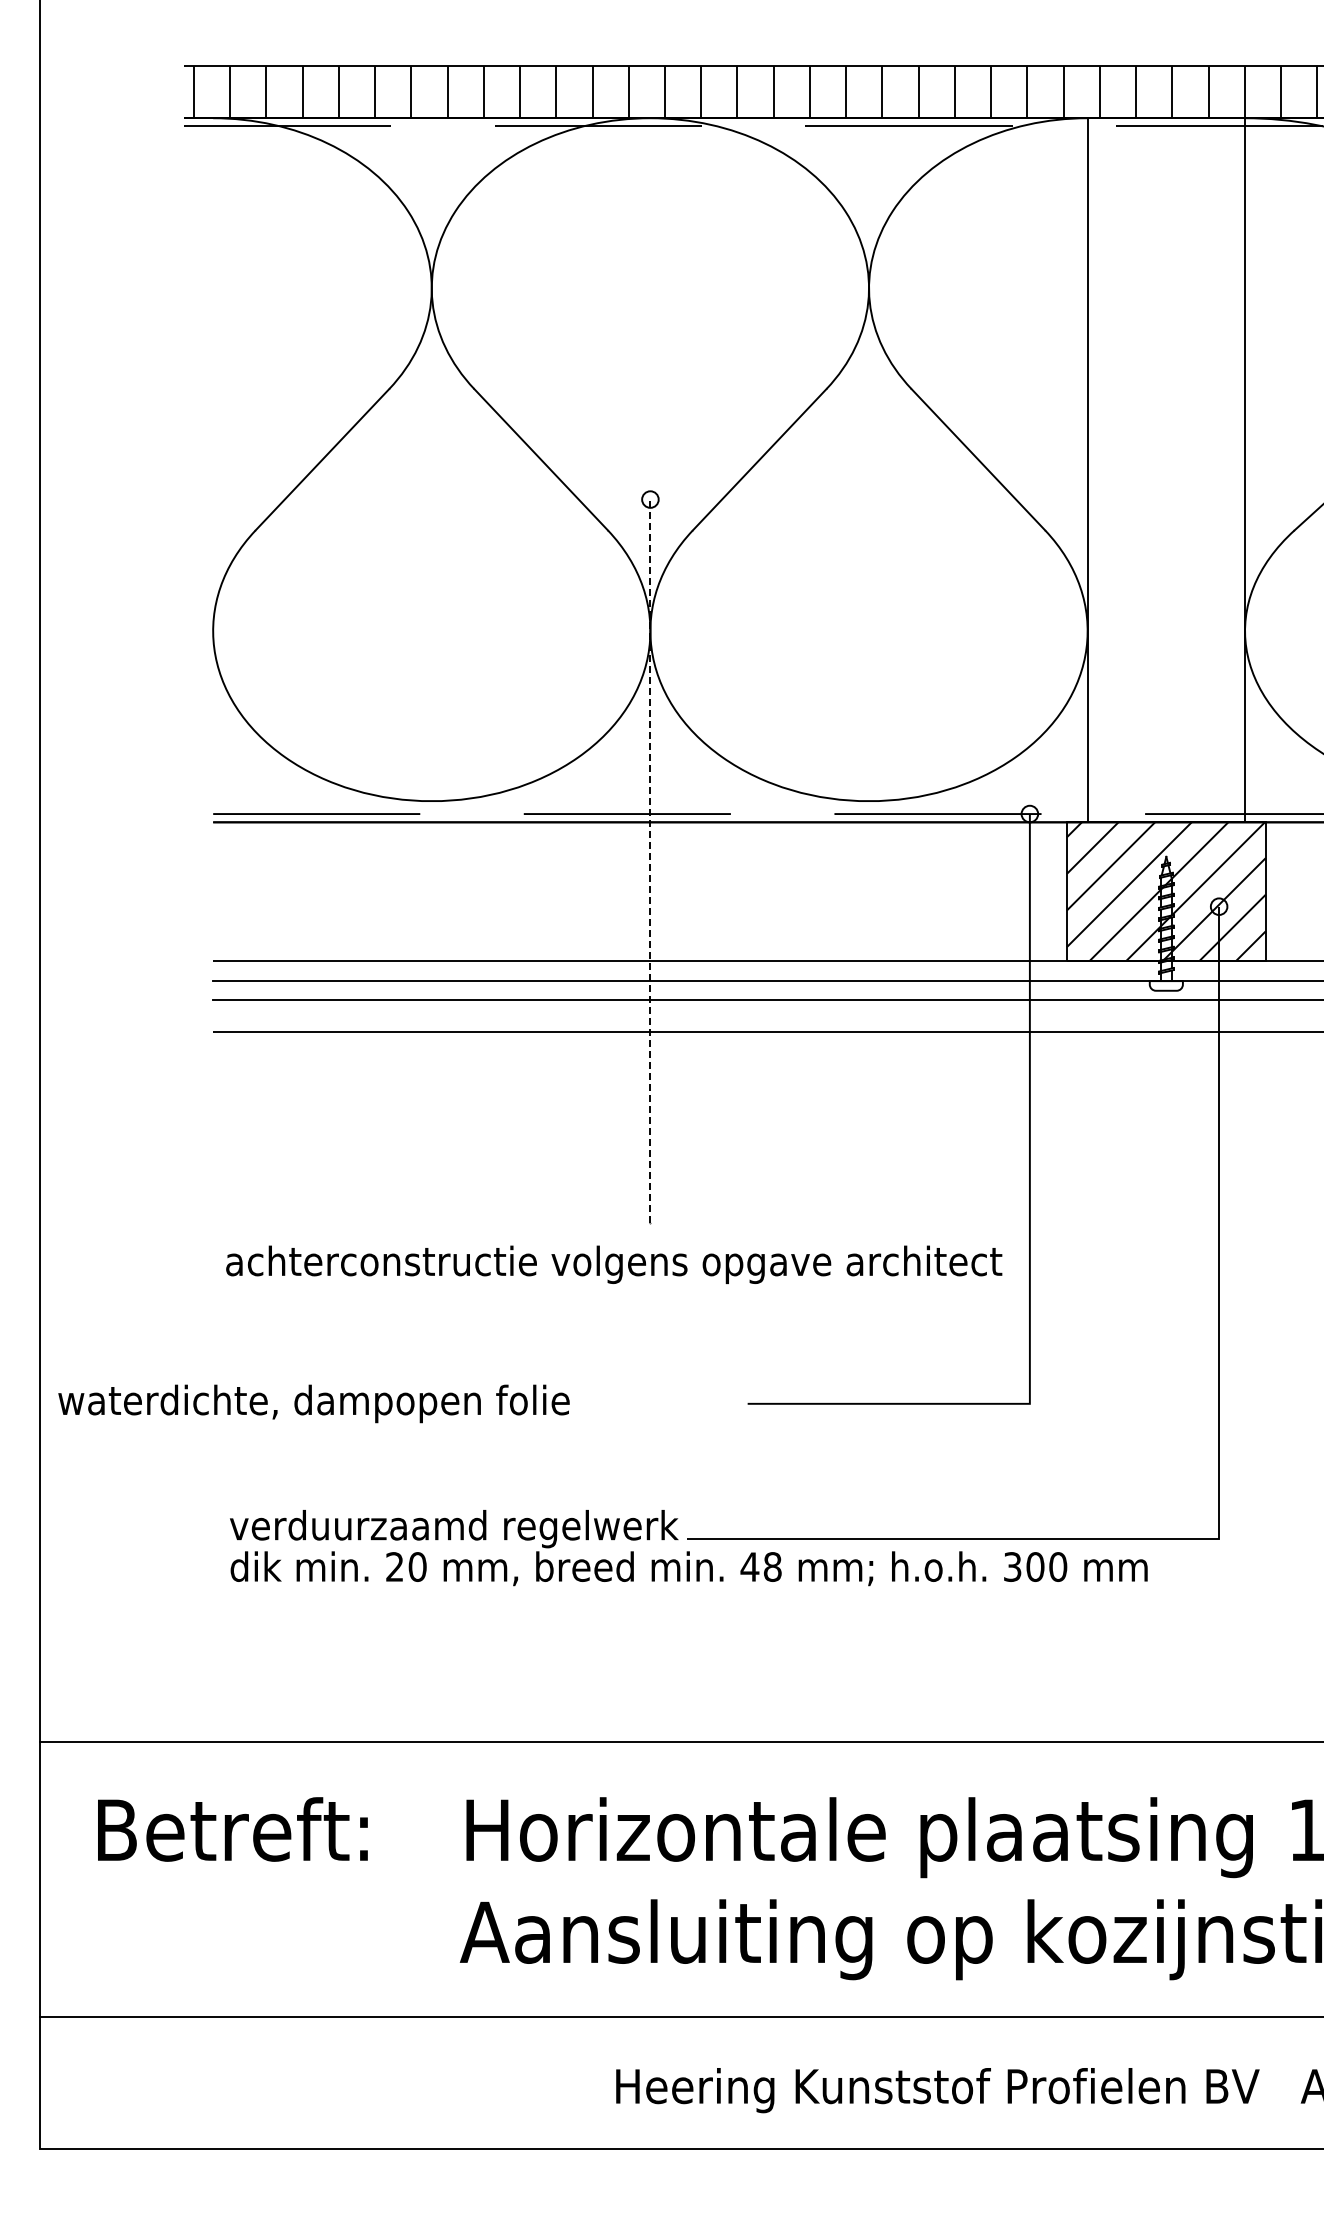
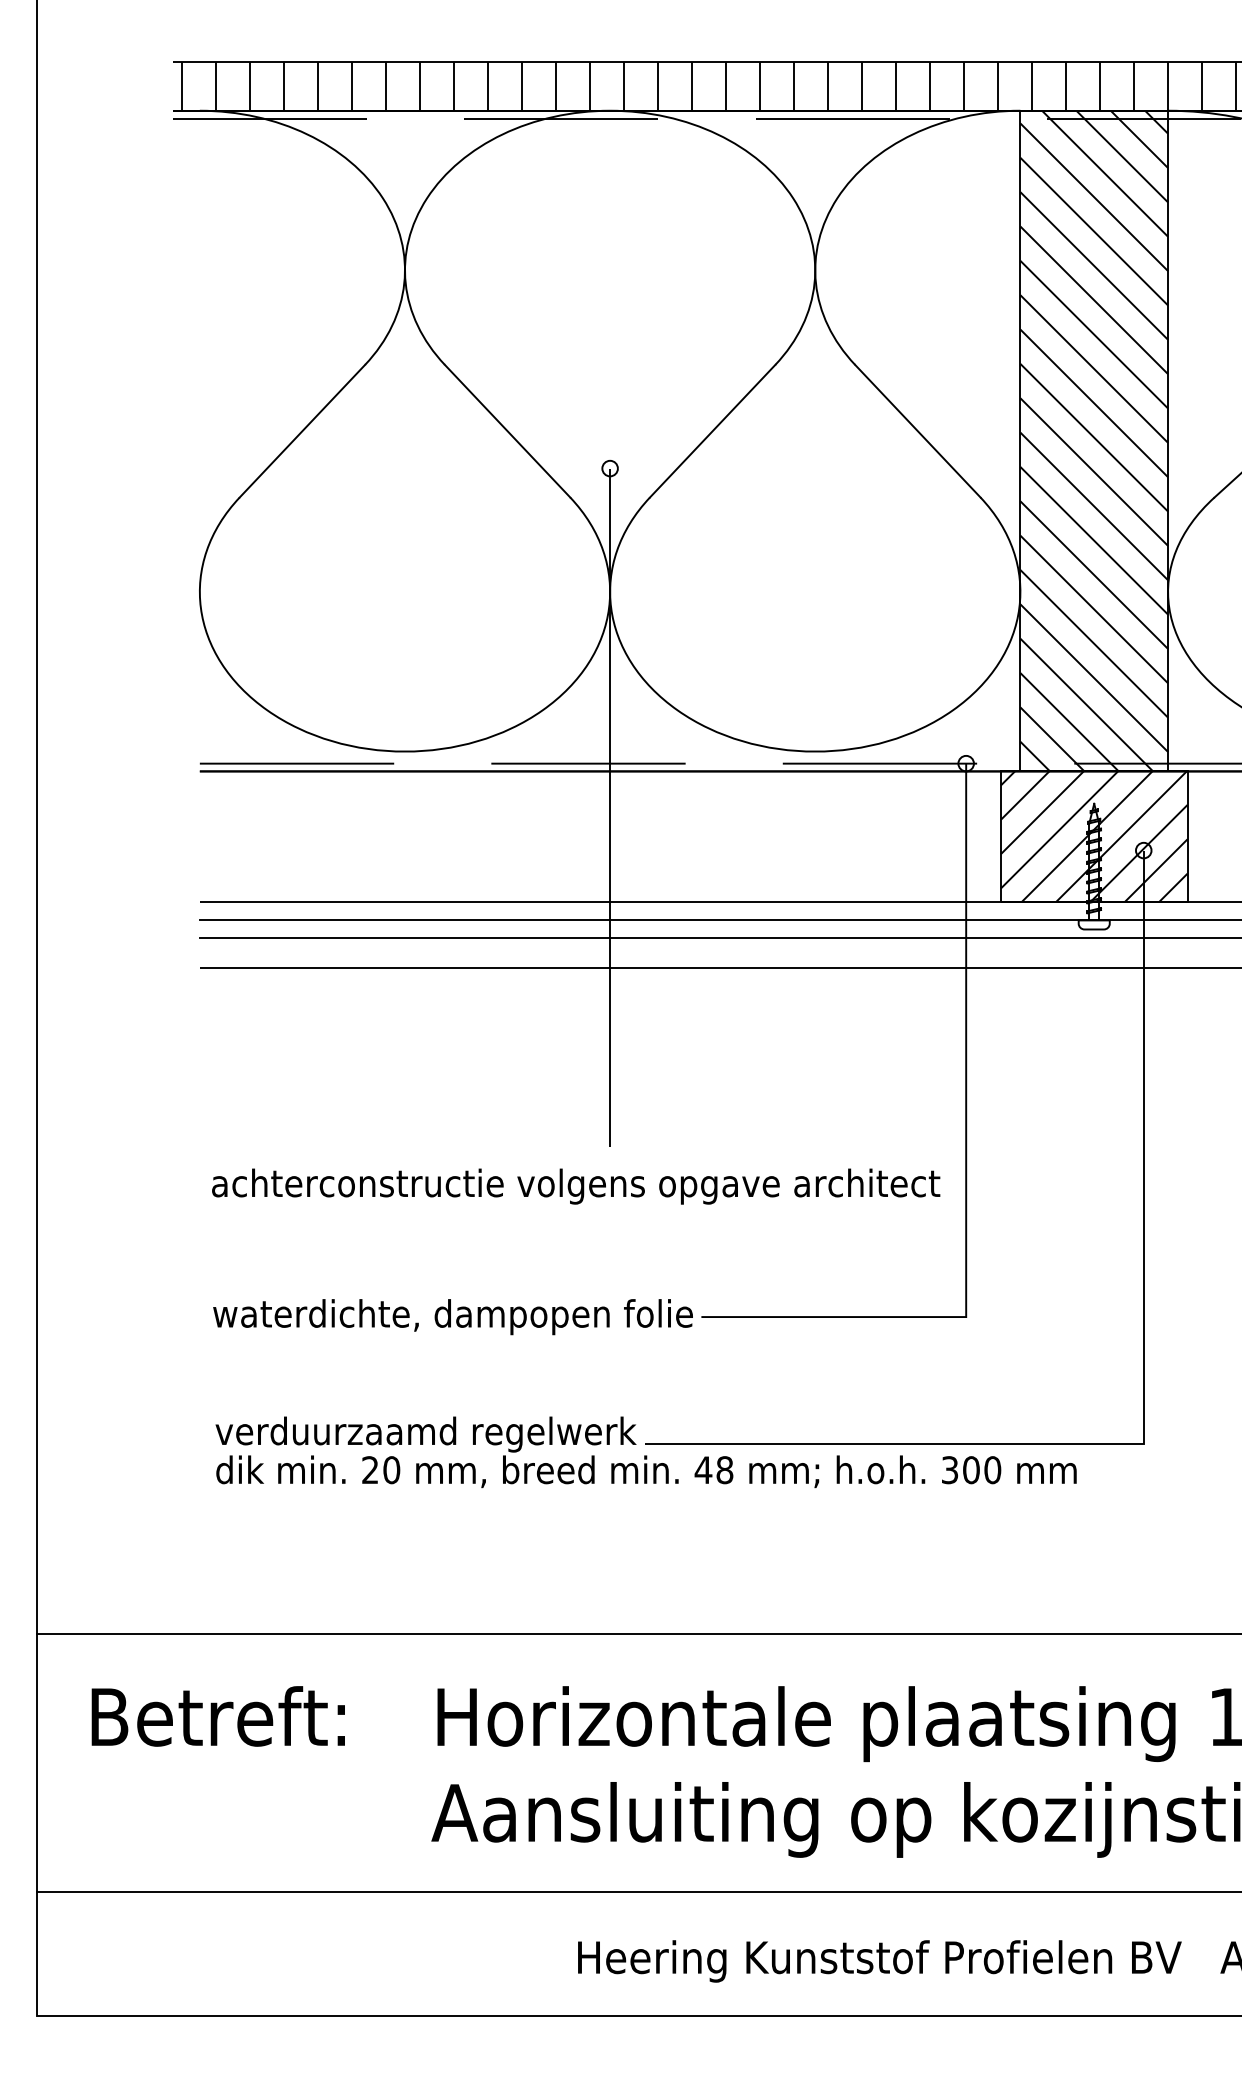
hatch: (1166, 470) -> (1094, 441), added
line: (650, 861) -> (610, 808), dashed -> solid
text: (313, 1403) -> (452, 1316), moved

